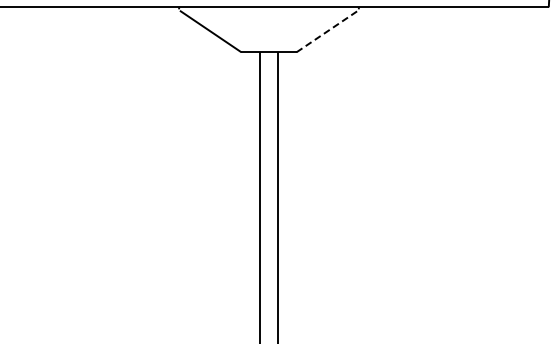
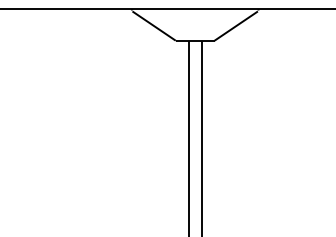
line: (327, 31) -> (236, 26), dashed -> solid

